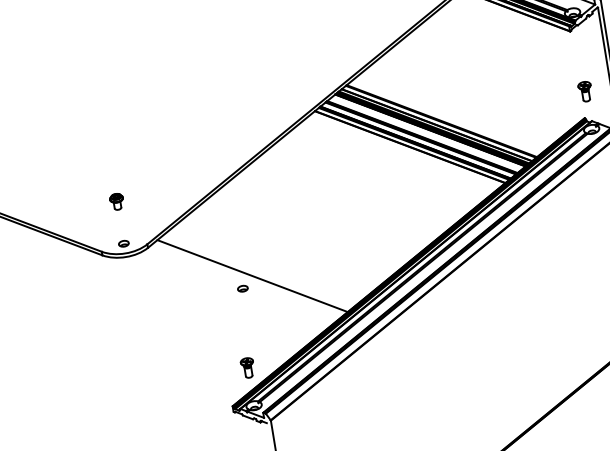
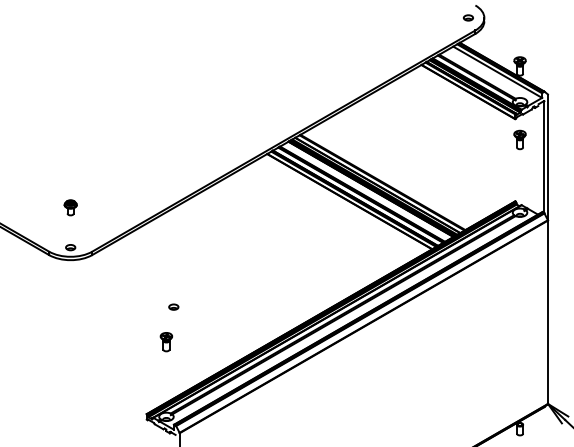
part: (584, 91) -> (519, 139), moved
line: (252, 275) -> (184, 296), removed
part: (248, 368) -> (166, 342), moved

